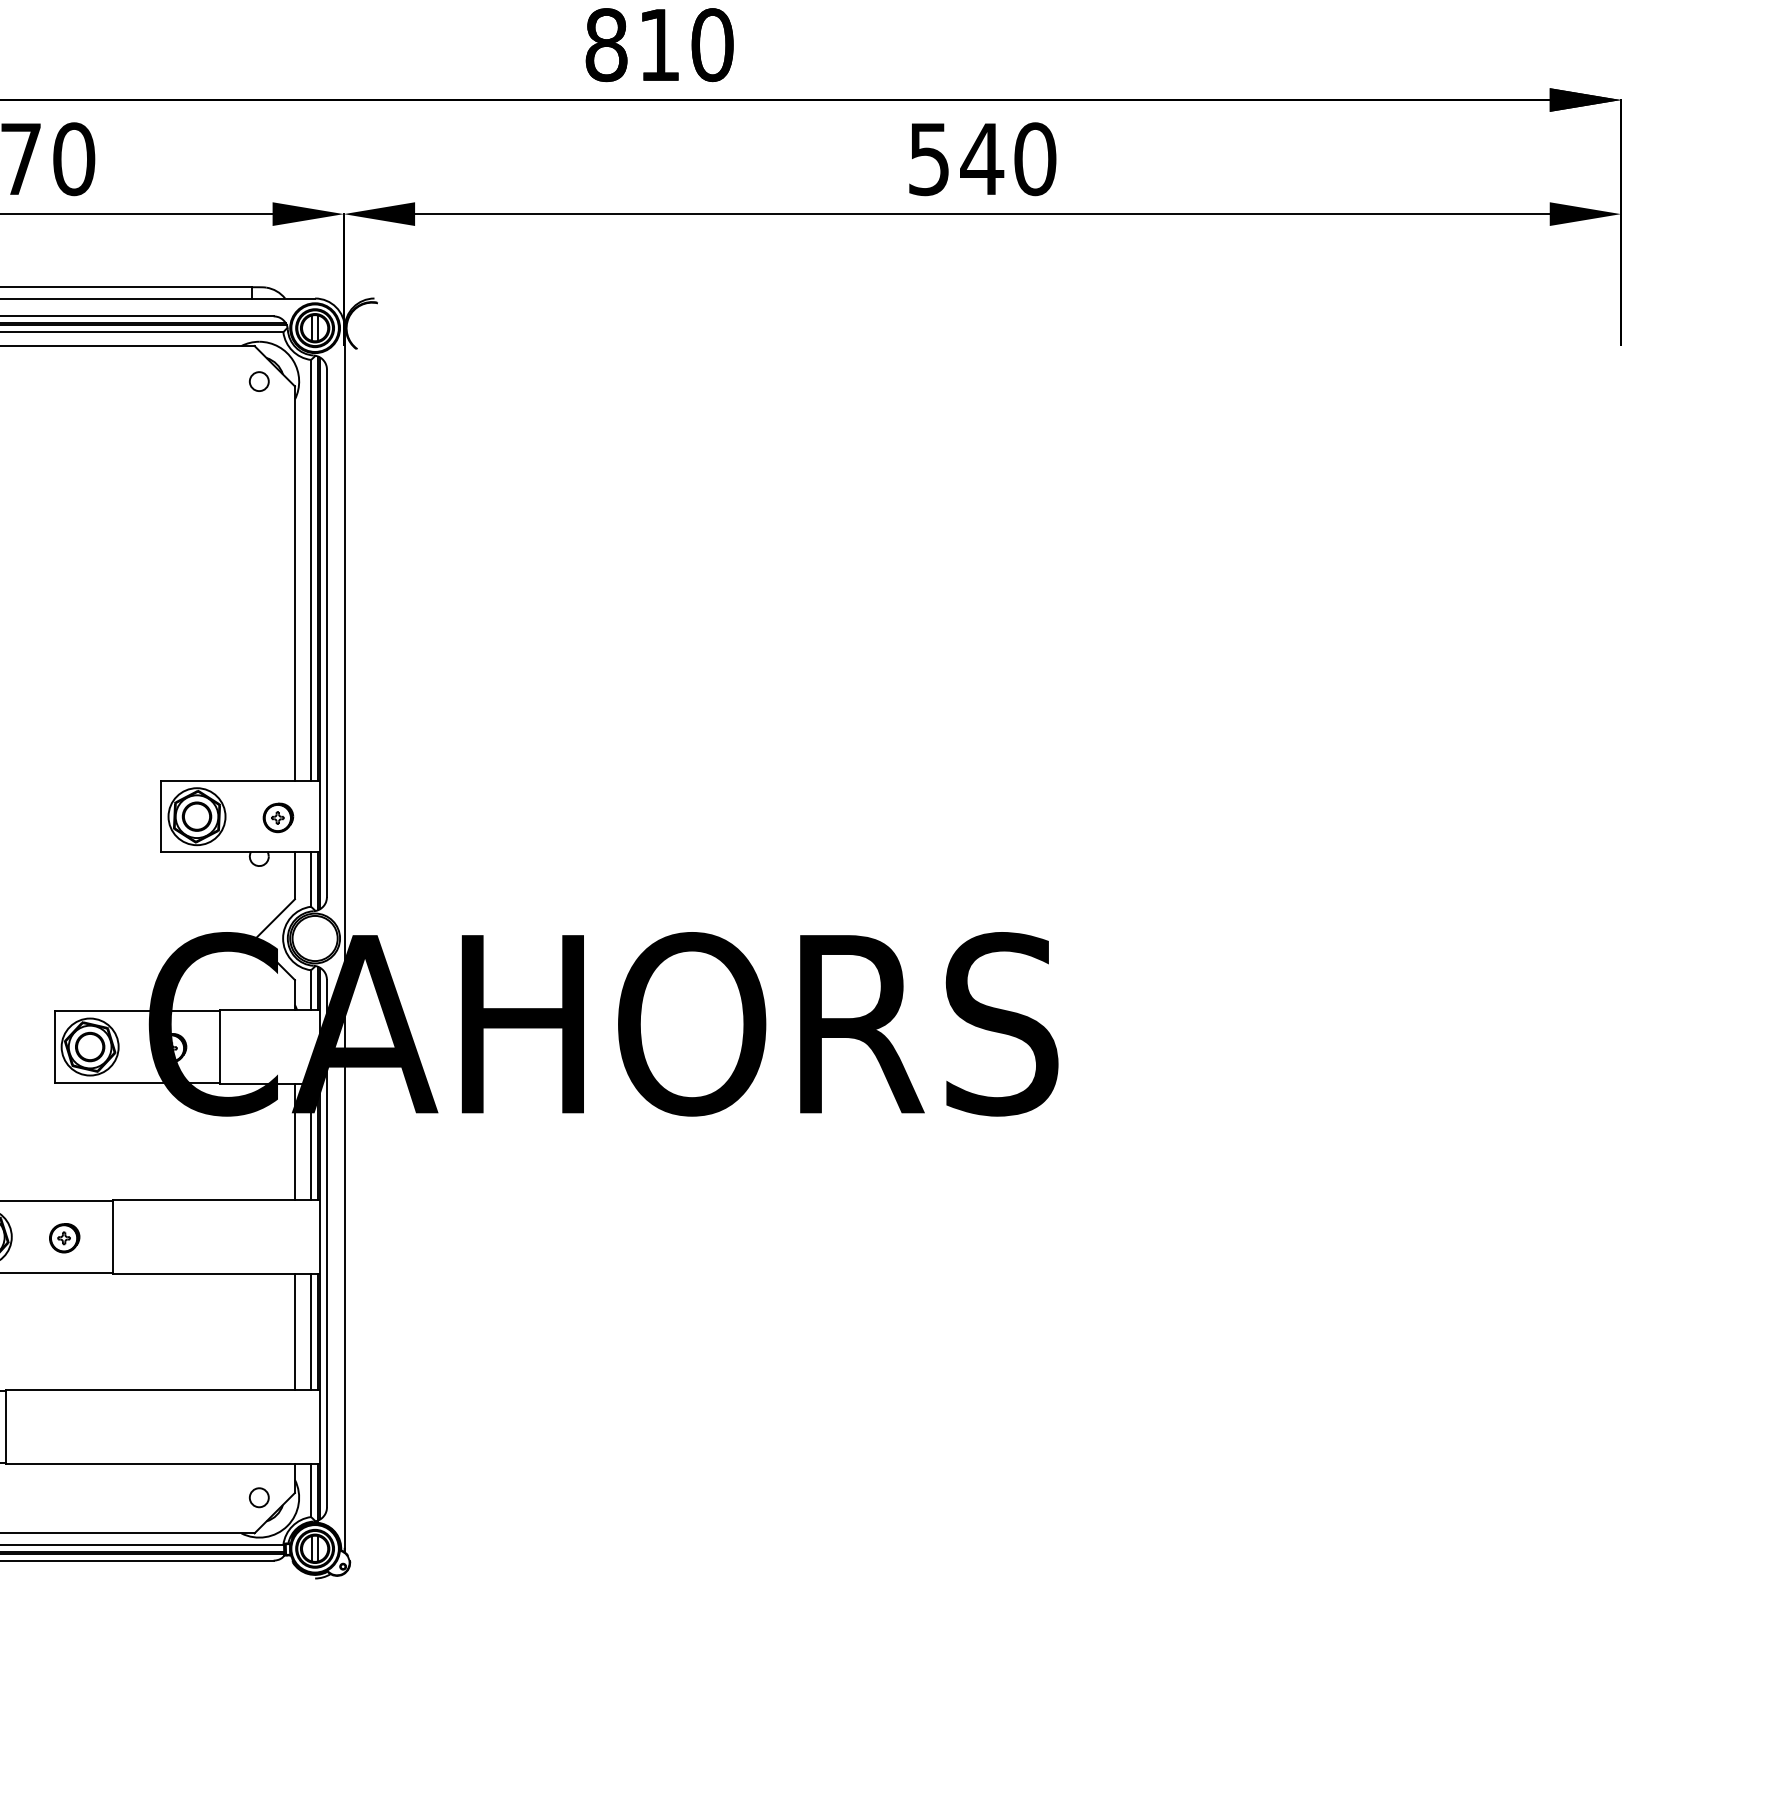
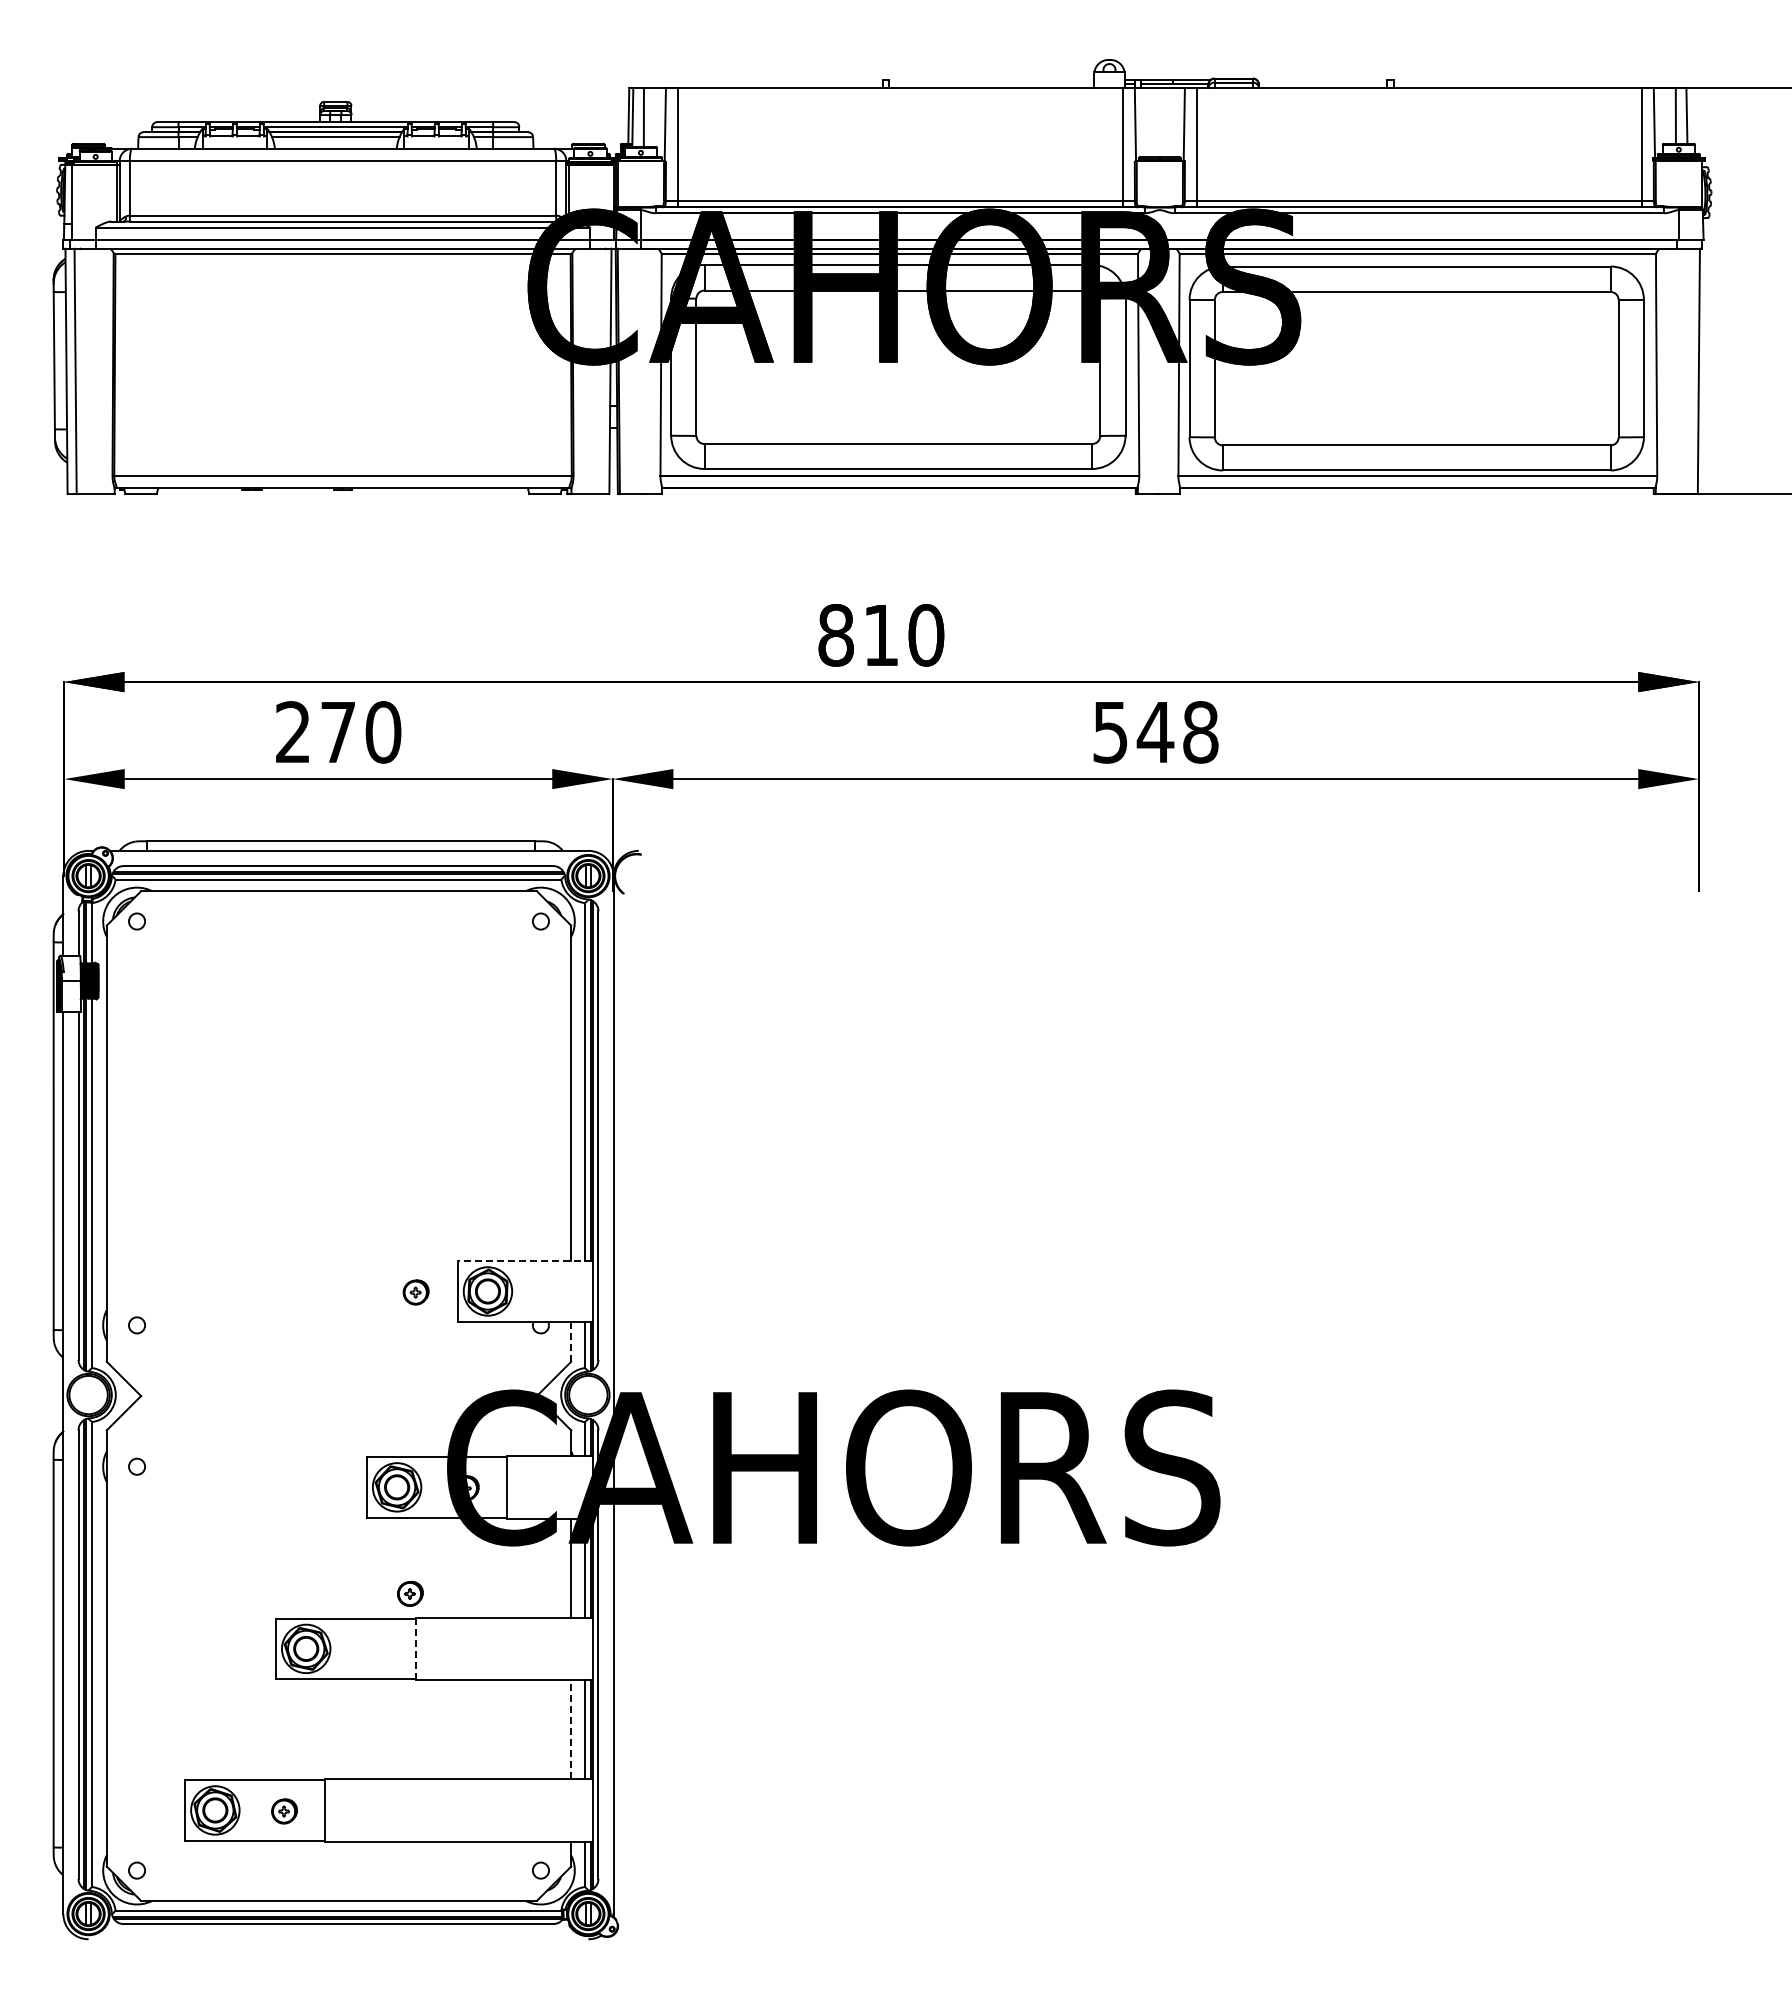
text: (1034, 159) -> (1200, 732), 540 -> 548
line: (239, 781) -> (524, 1261), solid -> dashed
part: (277, 817) -> (415, 1292), moved
line: (295, 875) -> (571, 1341), solid -> dashed
part: (64, 1237) -> (410, 1593), moved
line: (112, 1237) -> (416, 1649), solid -> dashed
line: (295, 1331) -> (571, 1729), solid -> dashed

